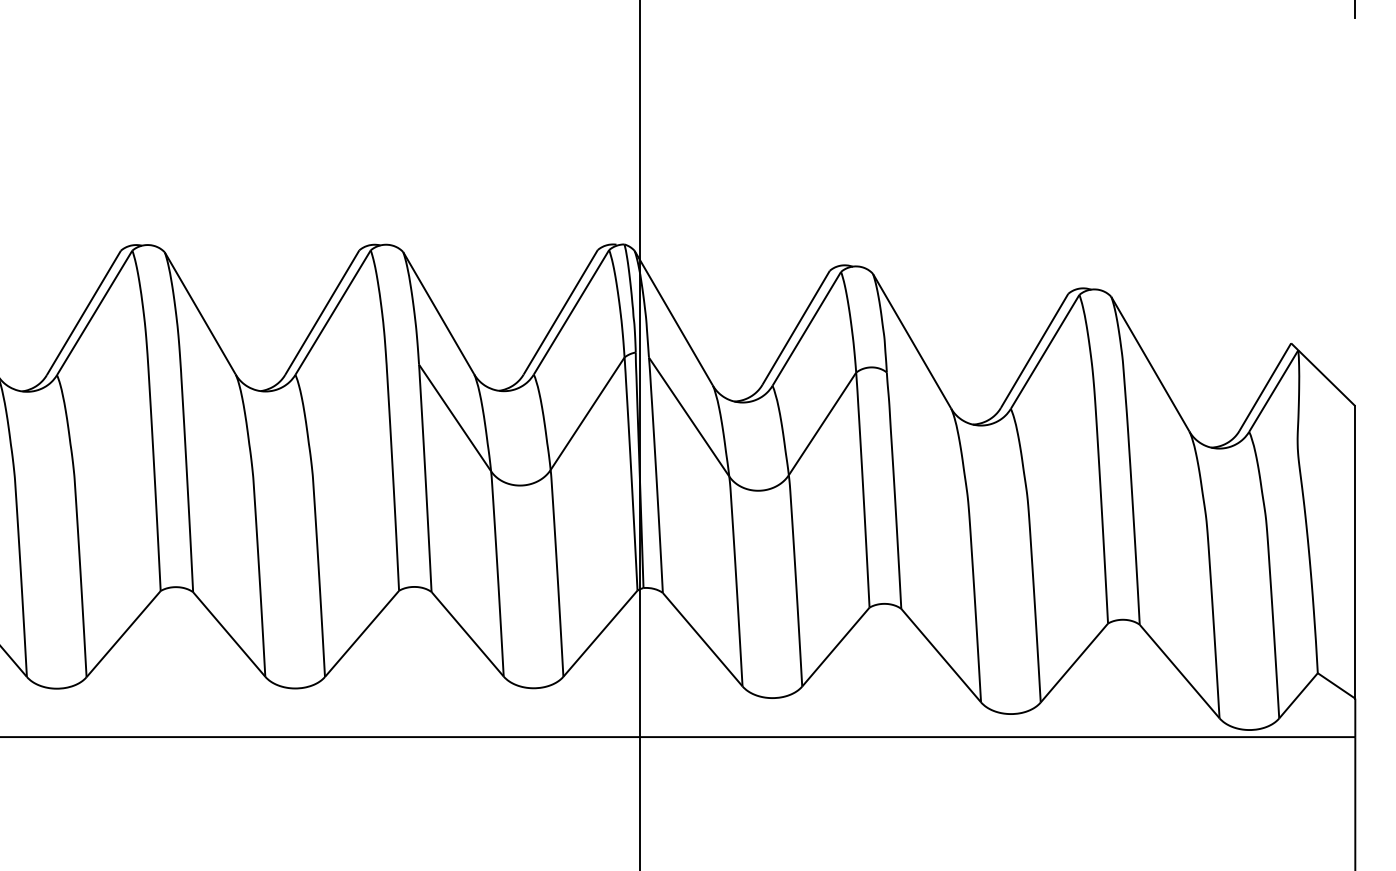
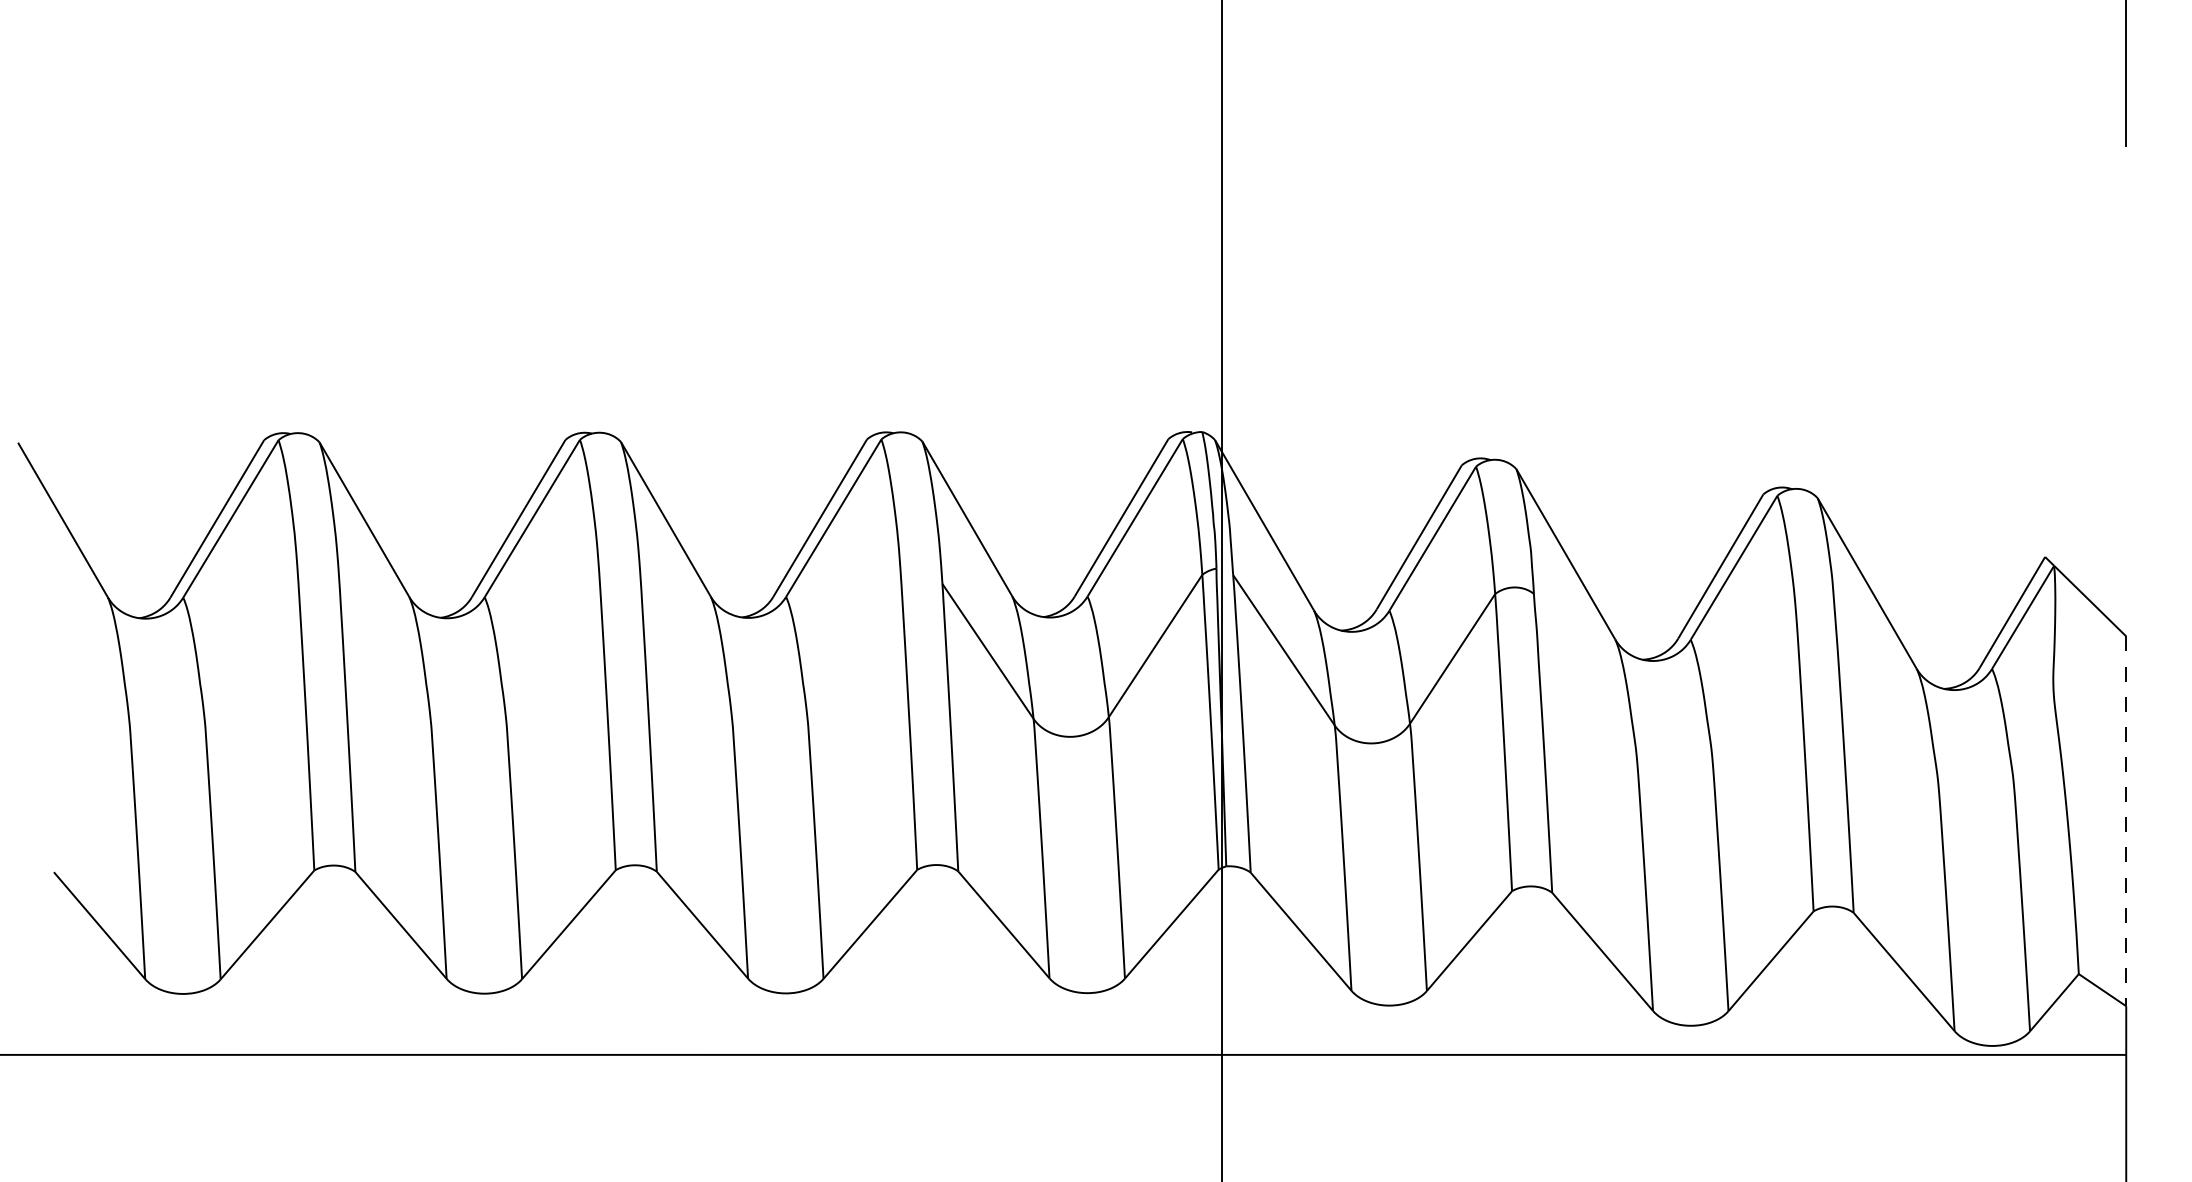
line: (1355, 552) -> (2126, 821), solid -> dashed

